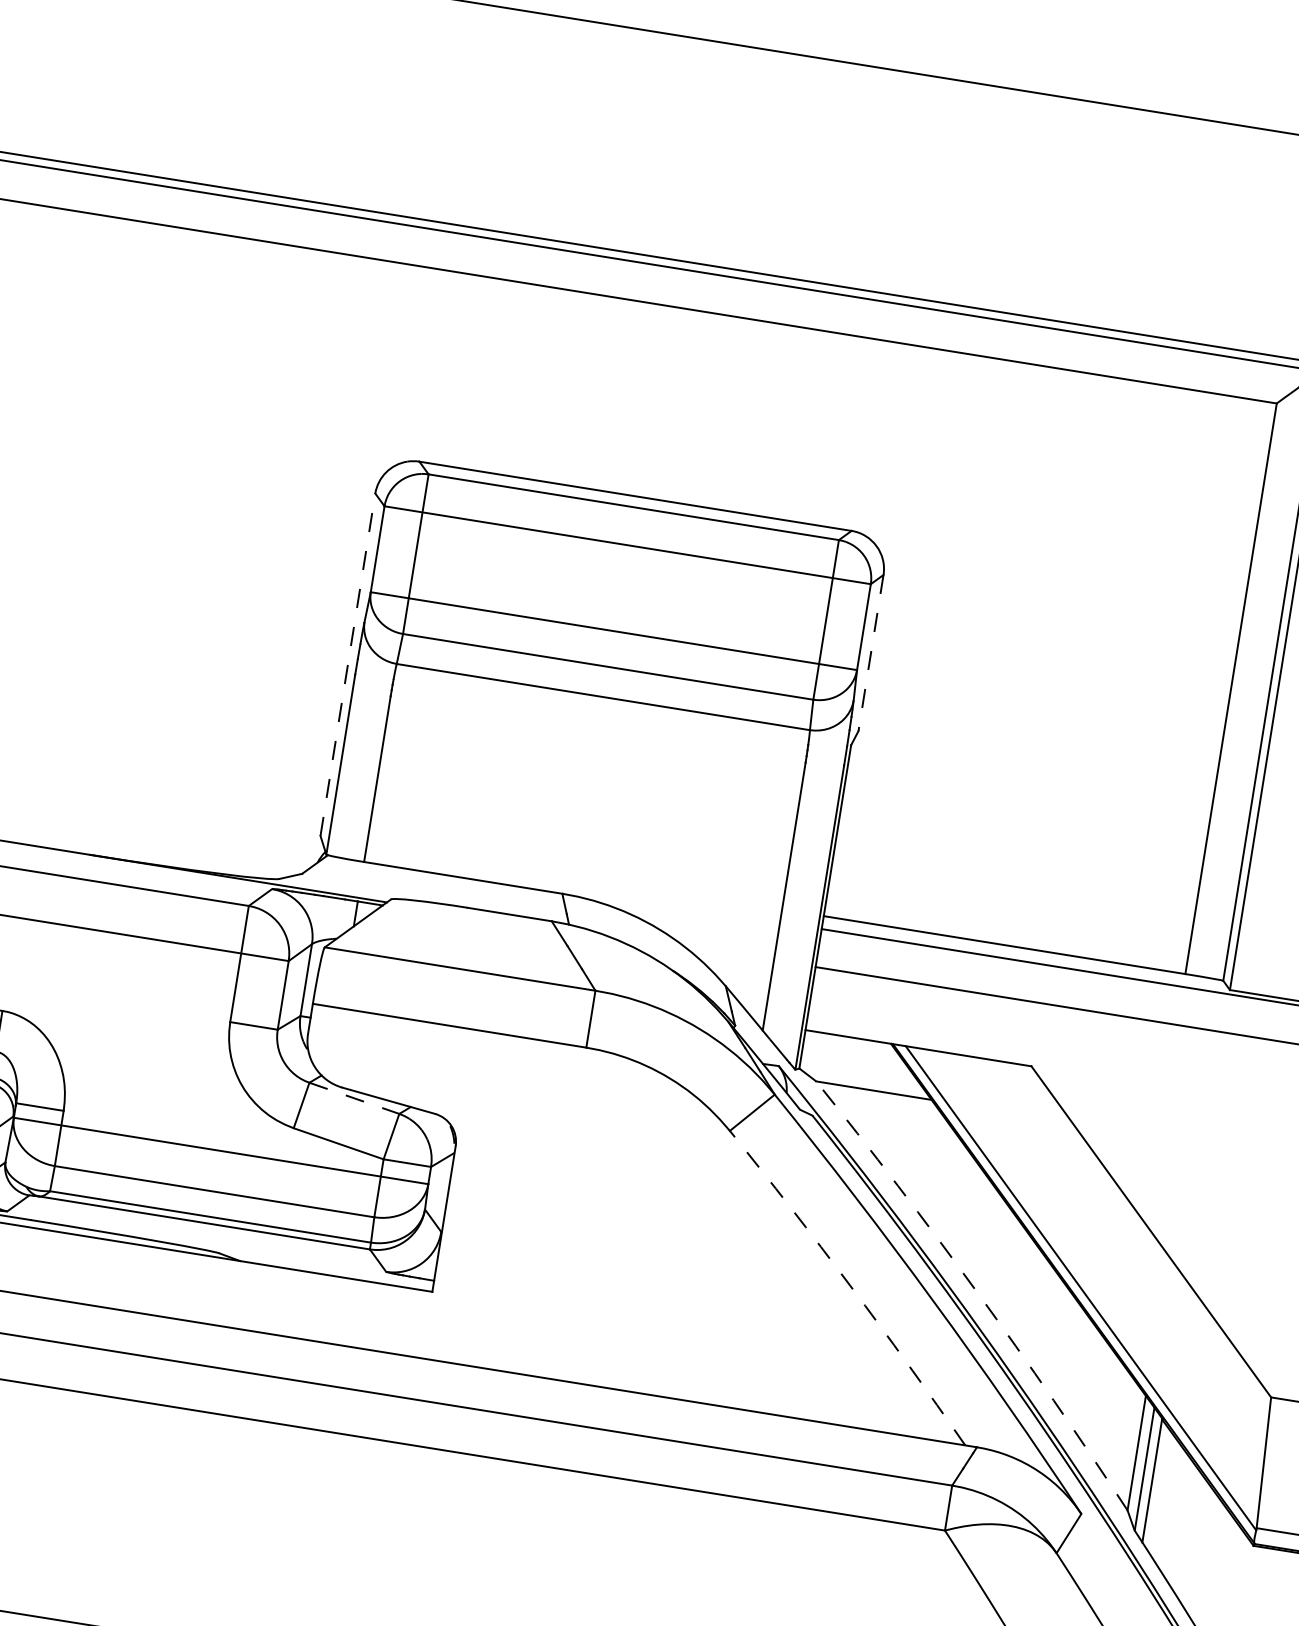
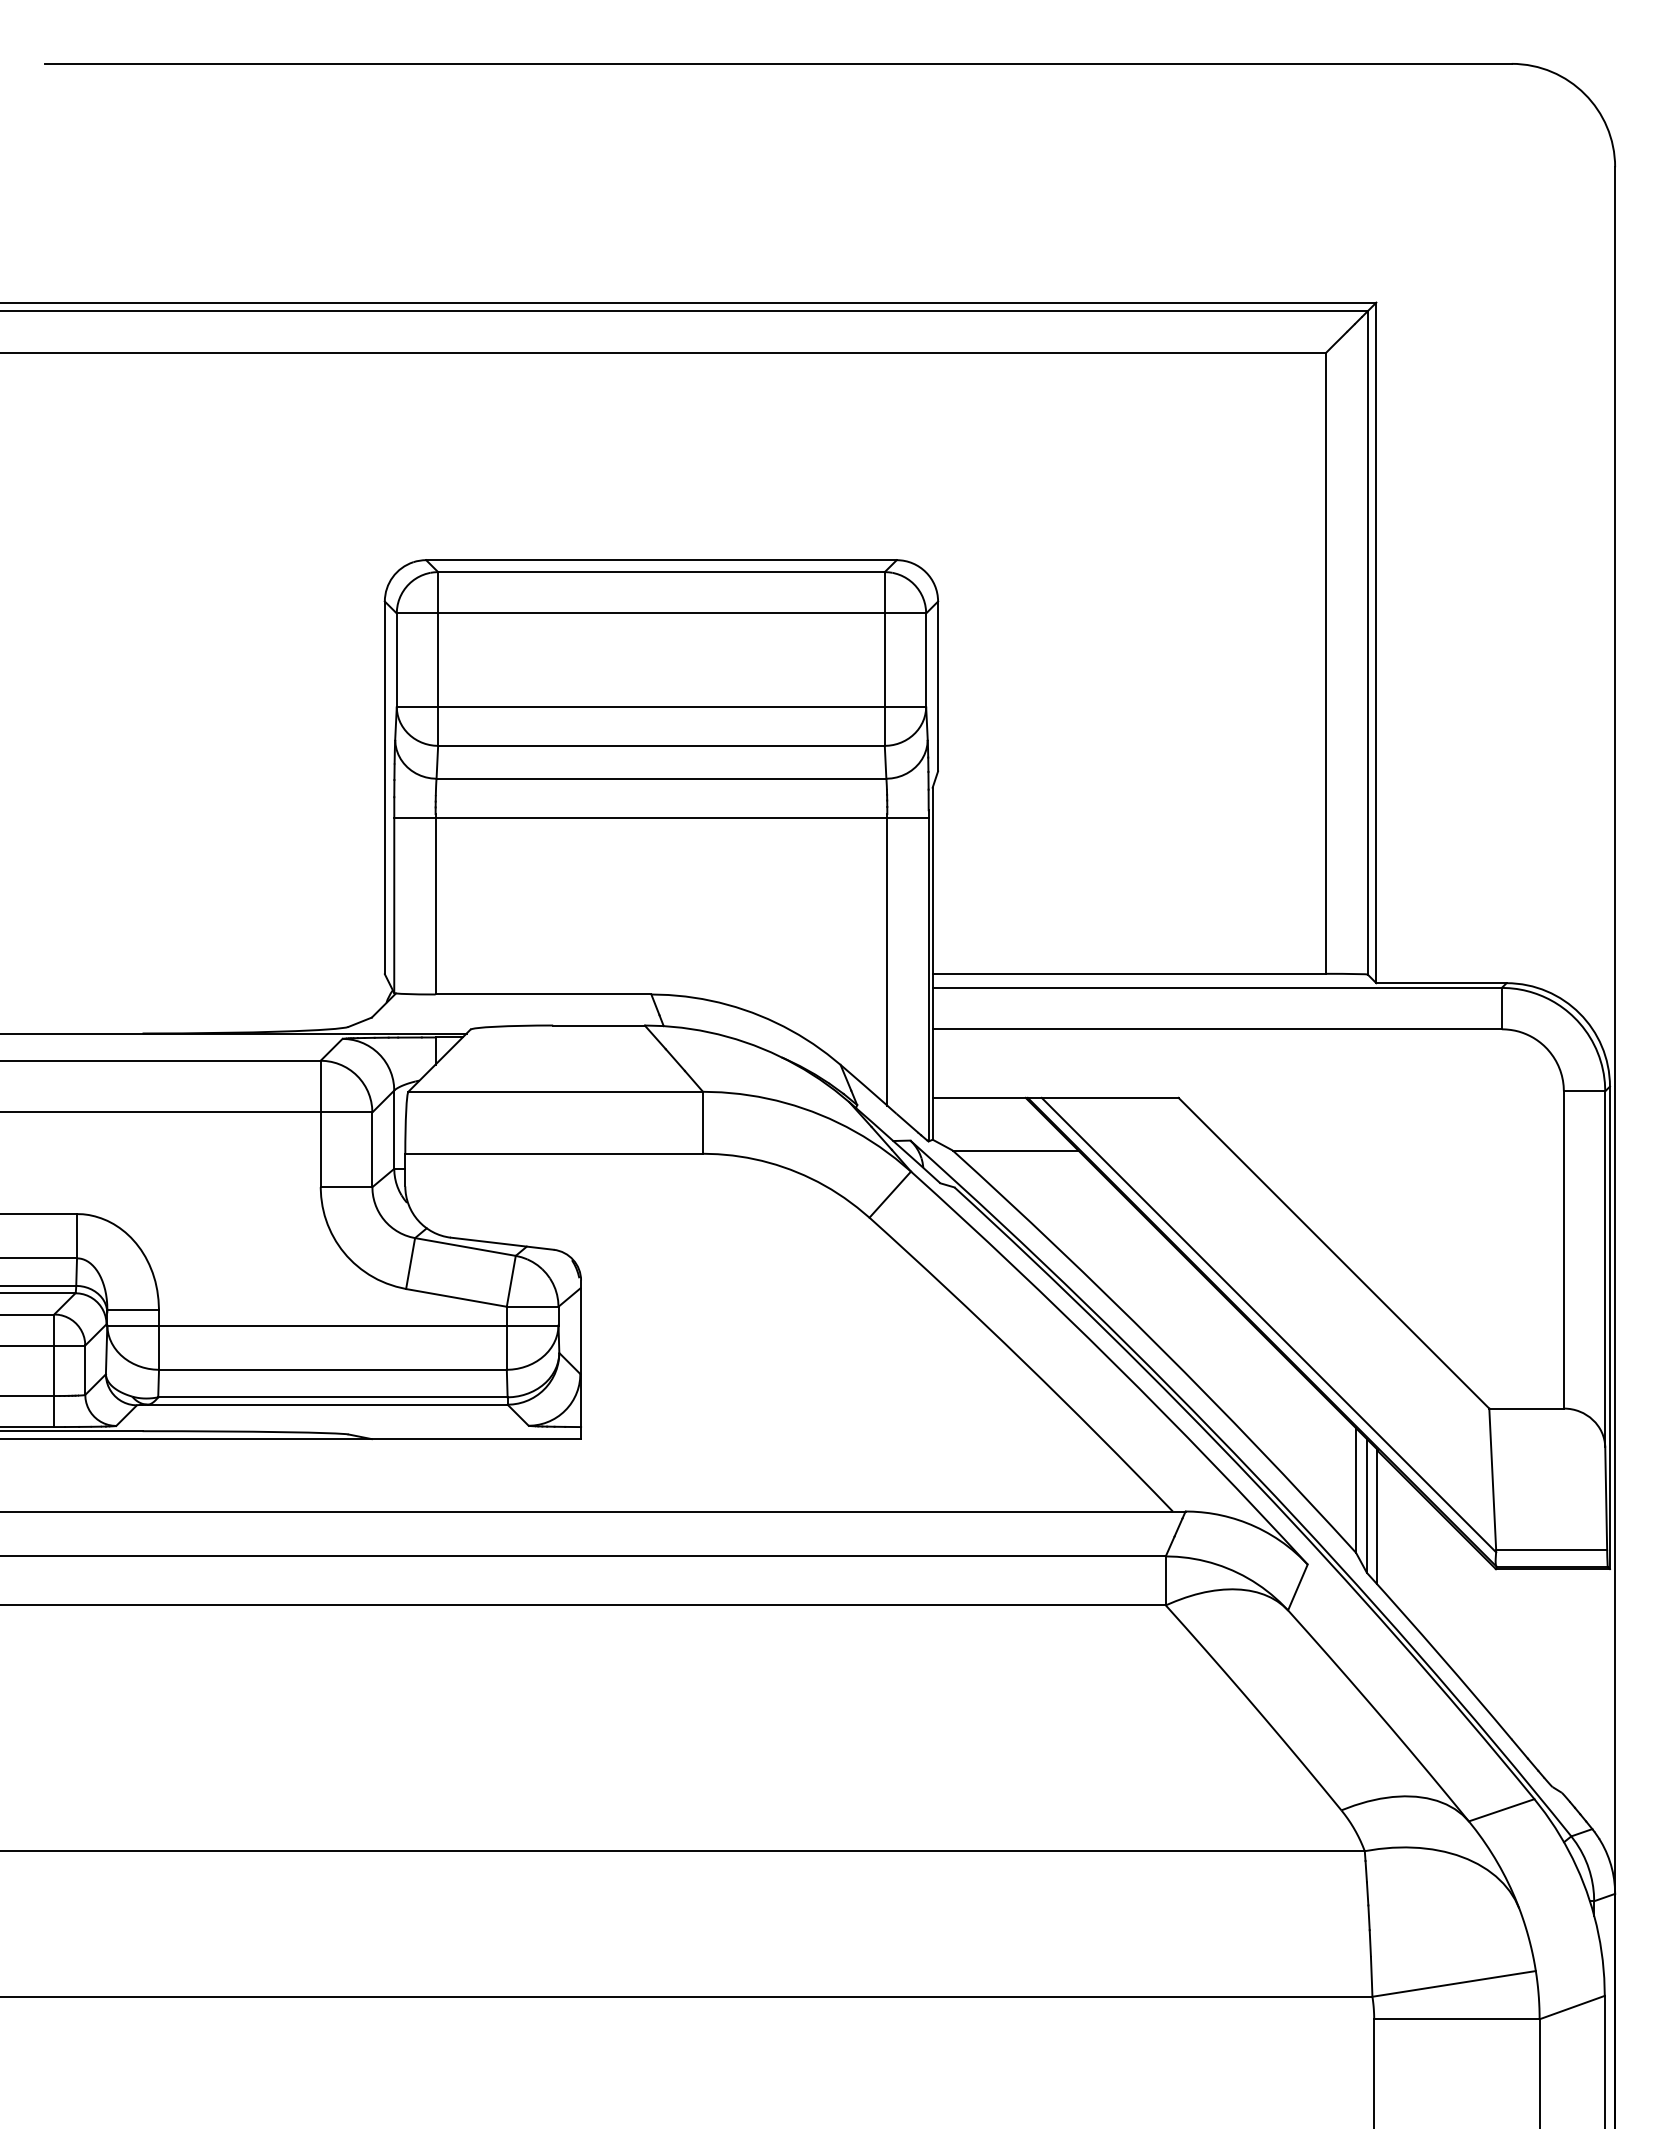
line: (871, 653) -> (938, 686), dashed -> solid
line: (347, 664) -> (384, 787), dashed -> solid
line: (597, 732) -> (661, 817), added
line: (354, 1098) -> (465, 1247), dashed -> solid
arc: (850, 1285) -> (1023, 1361), dashed -> solid
arc: (977, 1291) -> (1159, 1346), dashed -> solid

